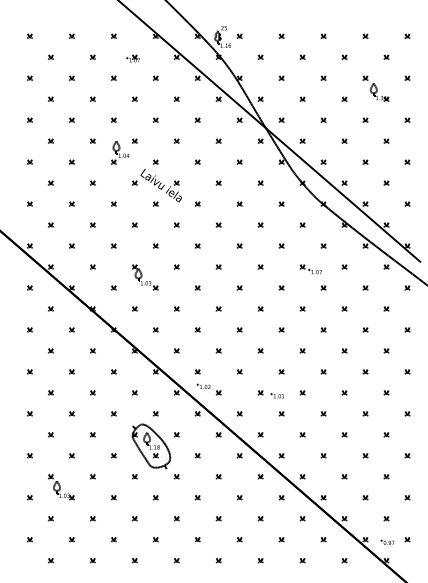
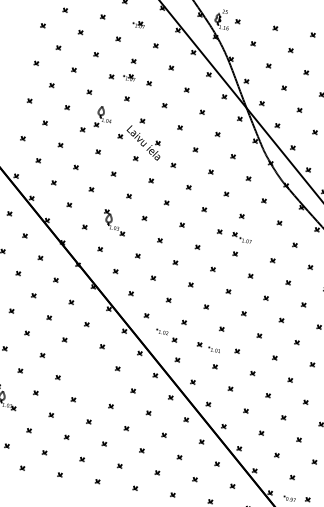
part: (132, 117) -> (128, 77), added
part: (120, 152) -> (104, 117), moved
part: (310, 269) -> (241, 237), moved
part: (208, 389) -> (166, 335), moved
part: (151, 446) -> (93, 375), removed

